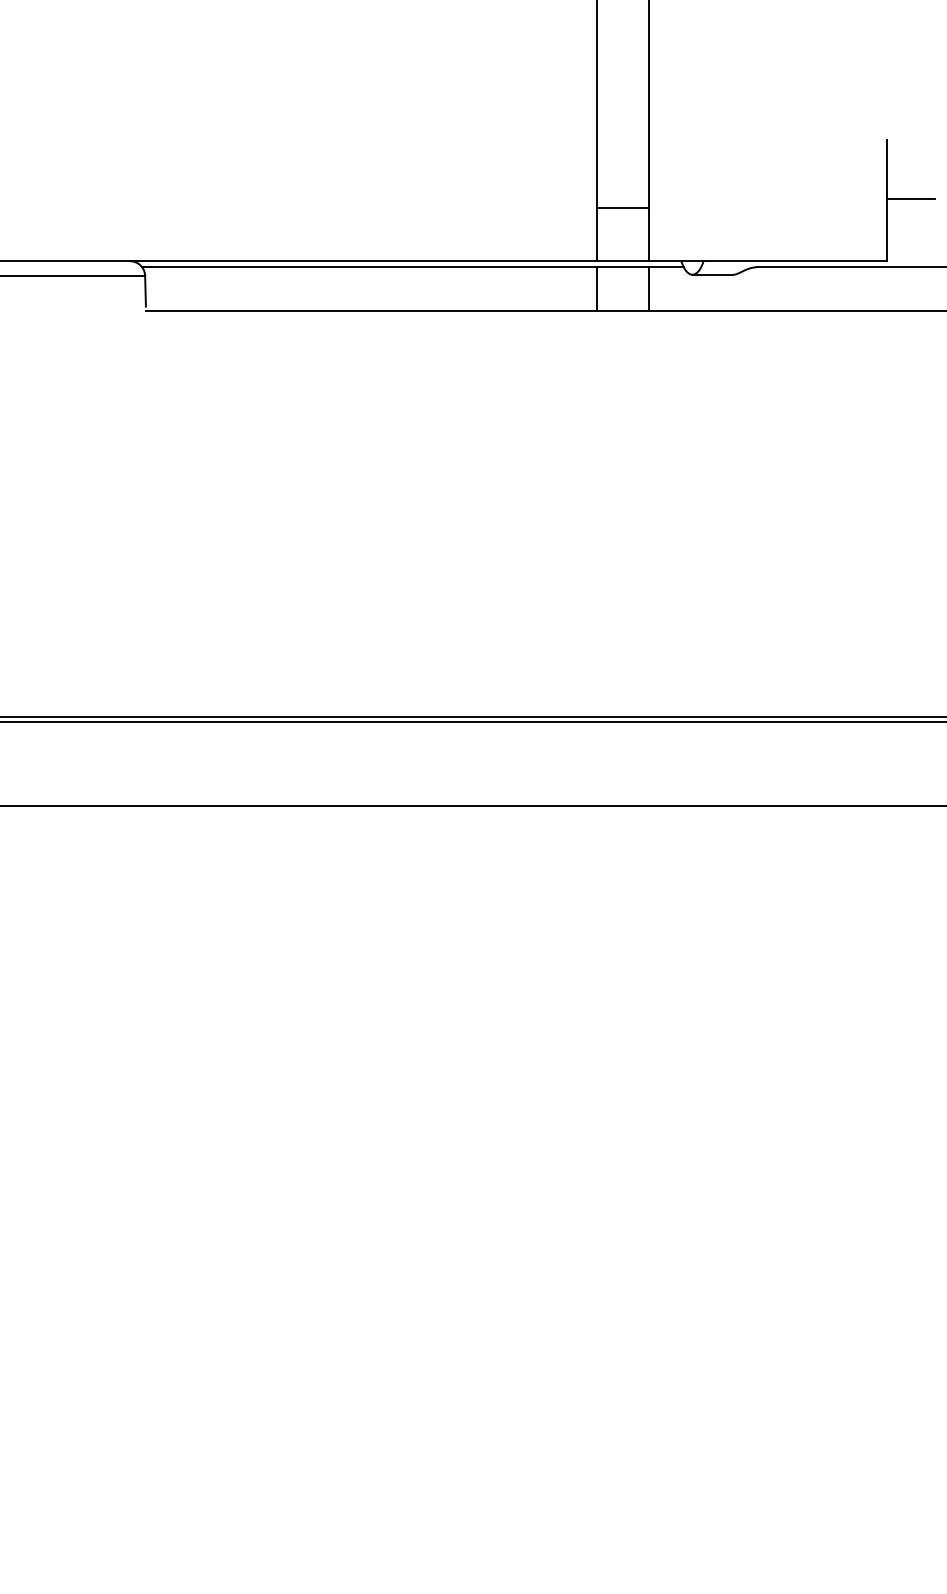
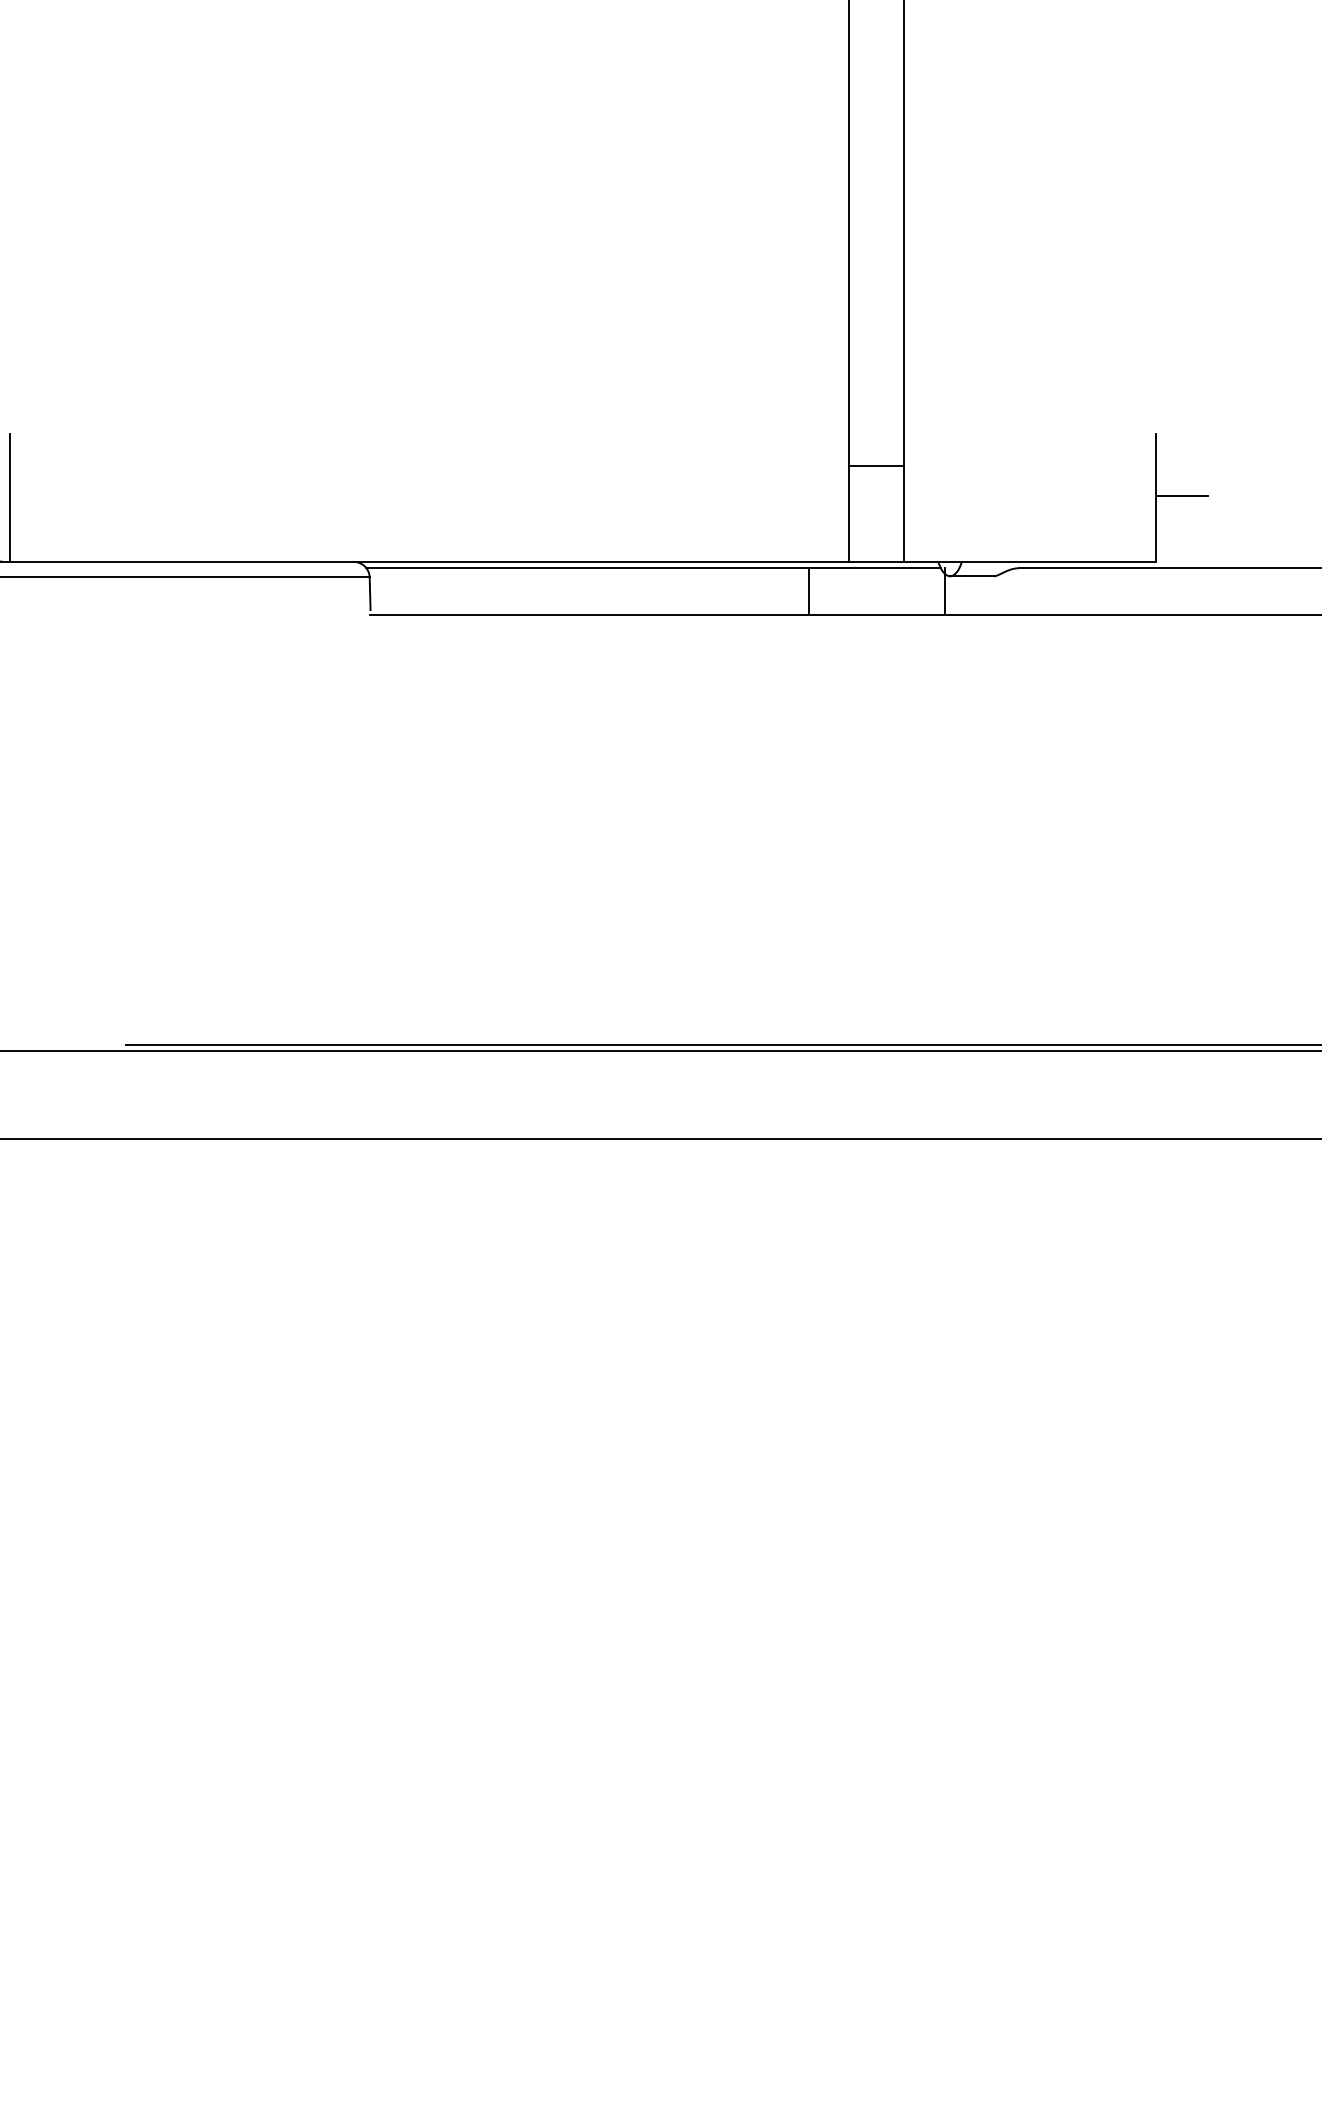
line: (623, 208) -> (876, 465), moved
line: (597, 288) -> (809, 590), moved
line: (649, 288) -> (945, 590), moved

